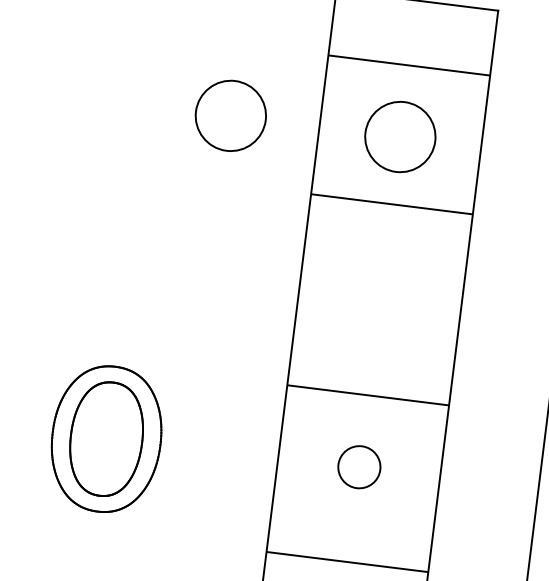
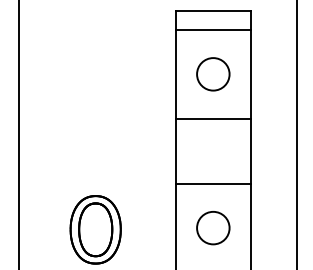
line: (409, 64) -> (213, 29), moved
circle: (231, 116) -> (134, 74), removed
line: (392, 203) -> (213, 118), moved
line: (368, 394) -> (213, 183), moved
circle: (359, 467) -> (213, 228), size x1.67

